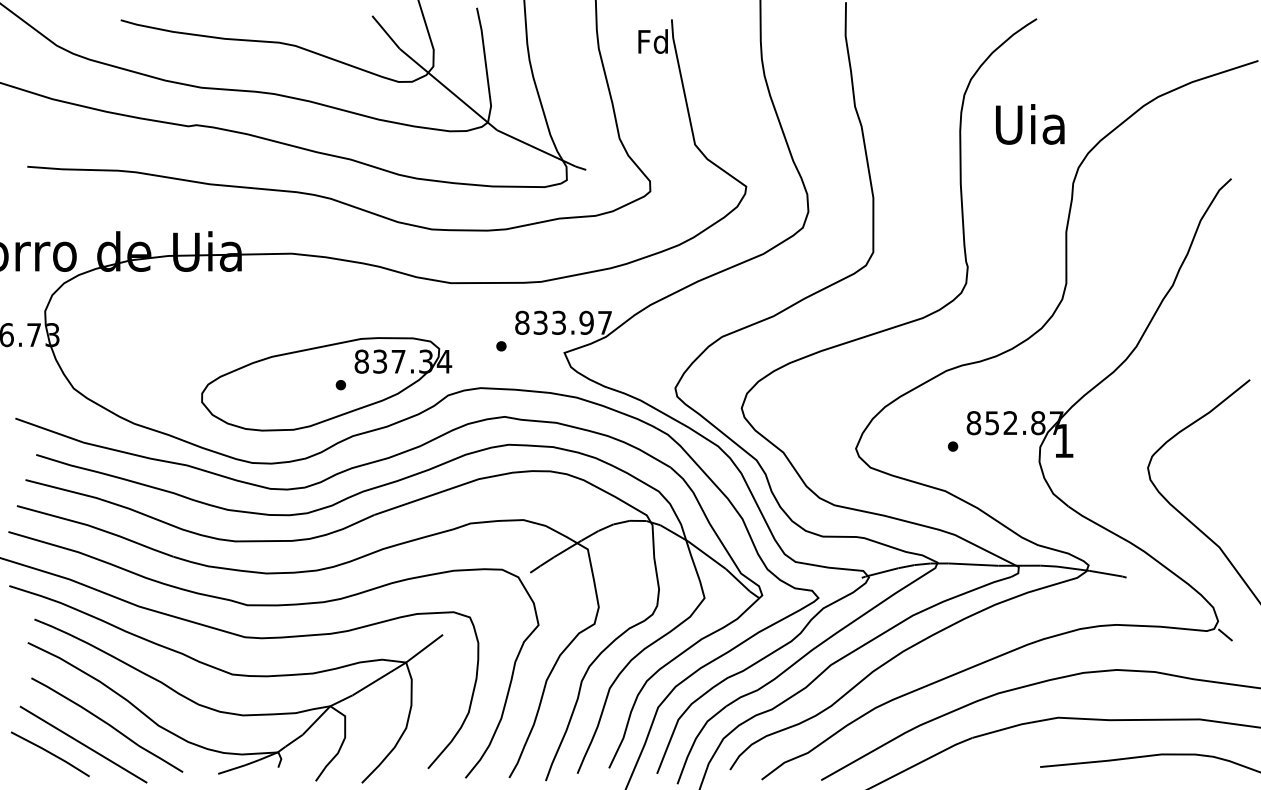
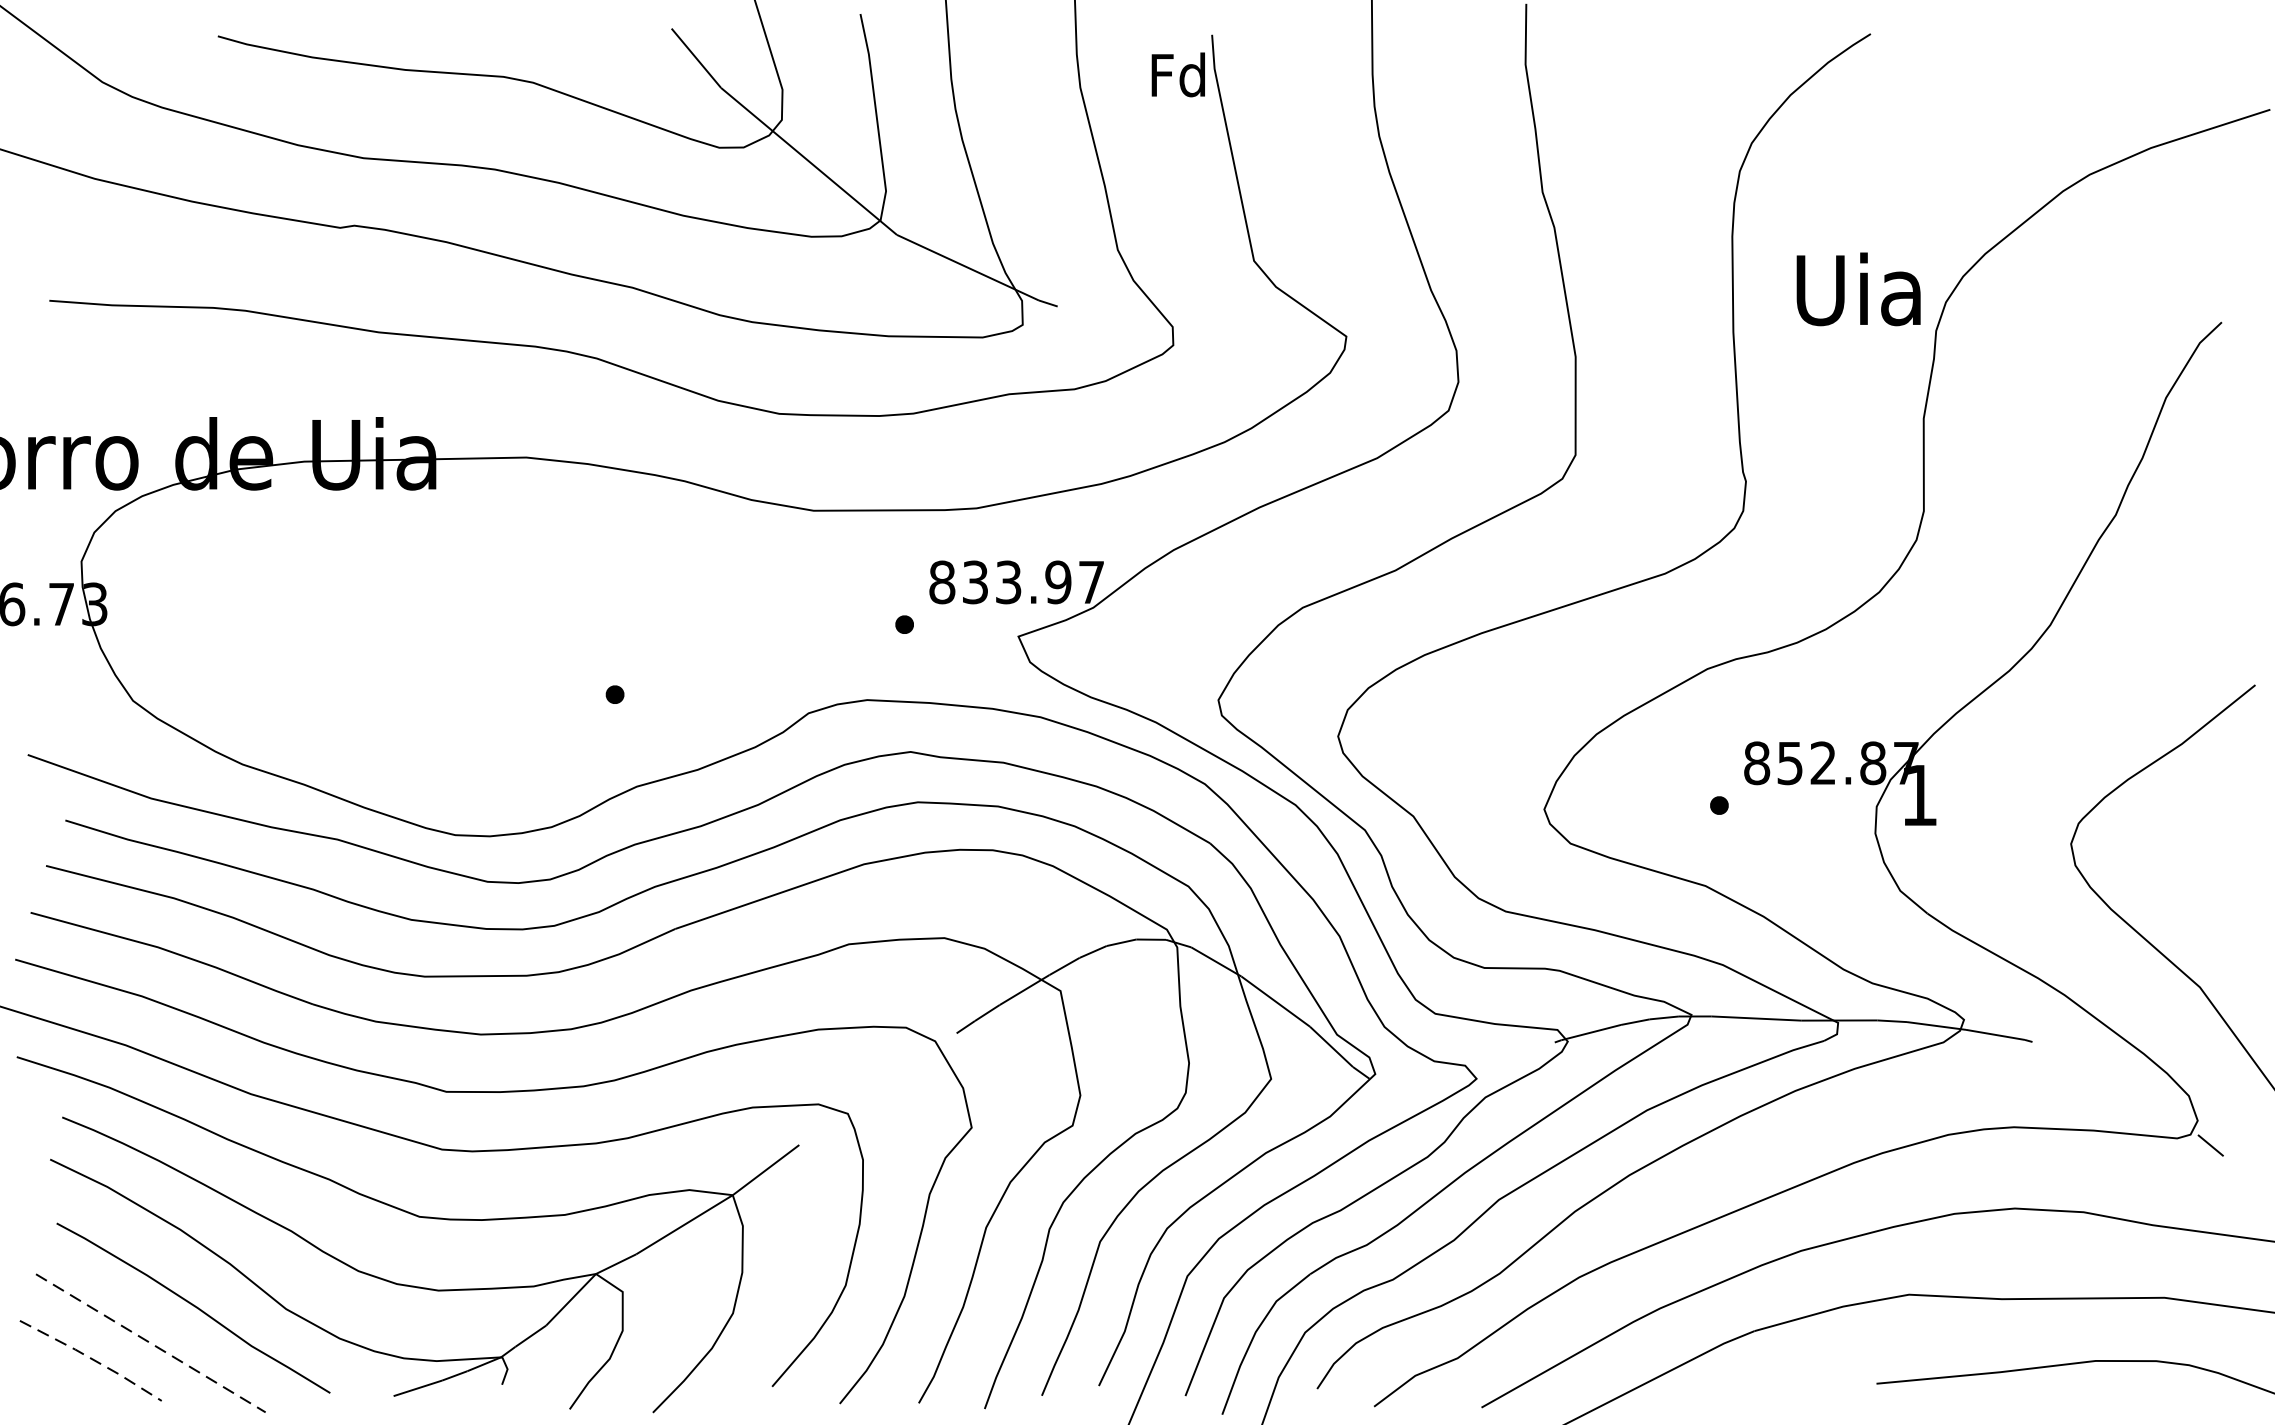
text: (1030, 124) -> (1859, 289), moved
part: (326, 384) -> (589, 693), removed
line: (84, 744) -> (152, 1343), solid -> dashed
line: (51, 753) -> (92, 1359), solid -> dashed

